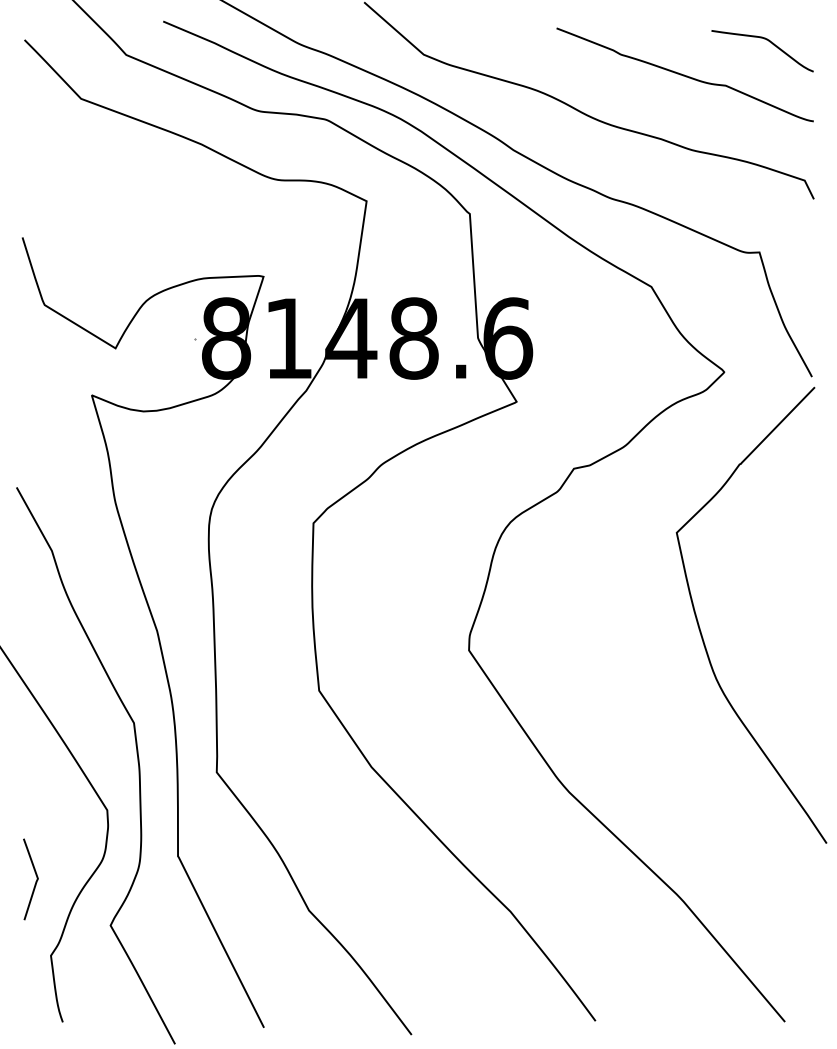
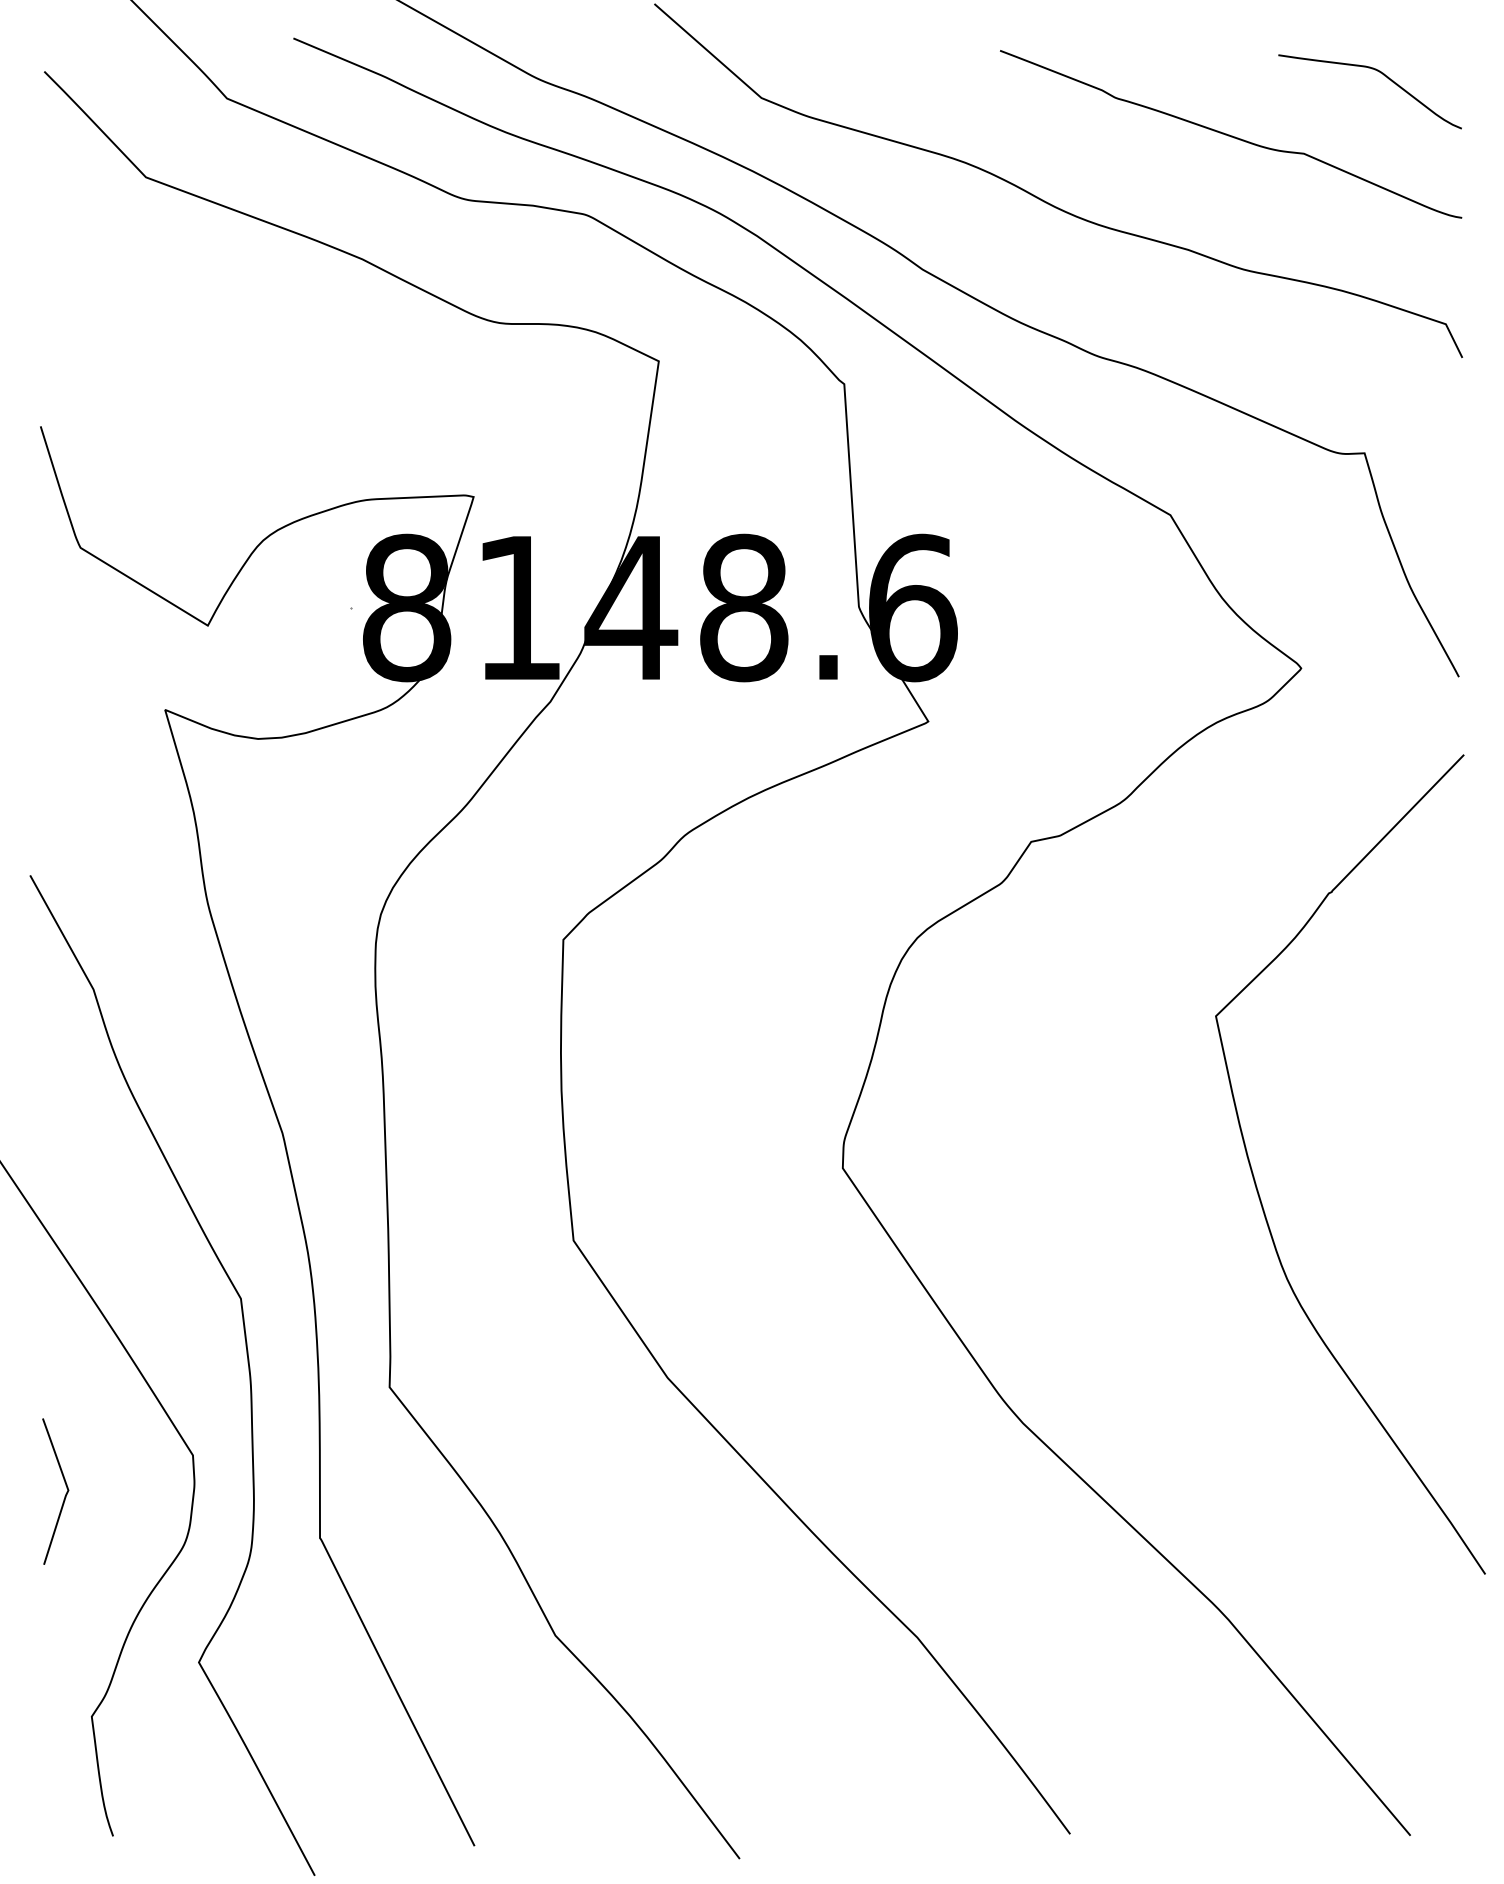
curve: (700, 627) -> (1258, 1186), moved
curve: (35, 881) -> (63, 1495), moved

